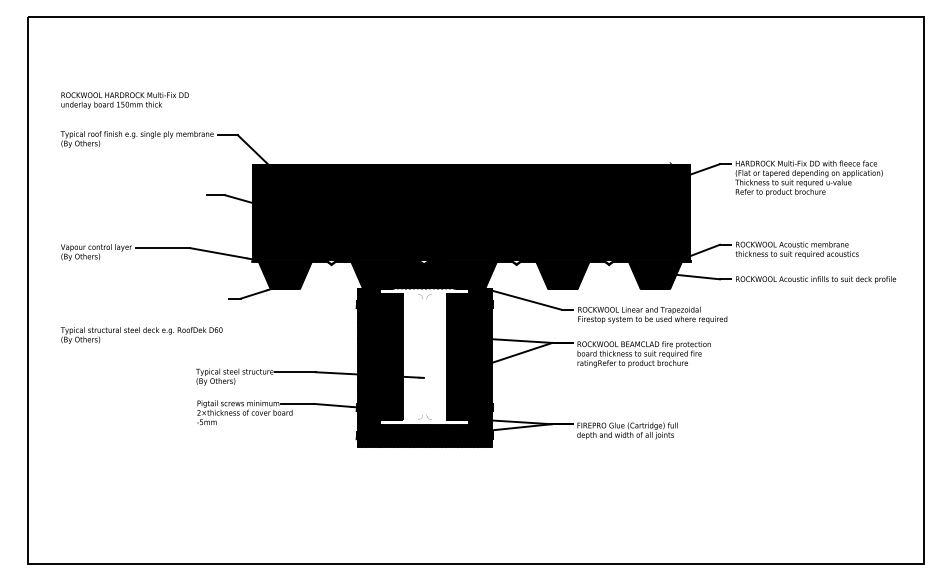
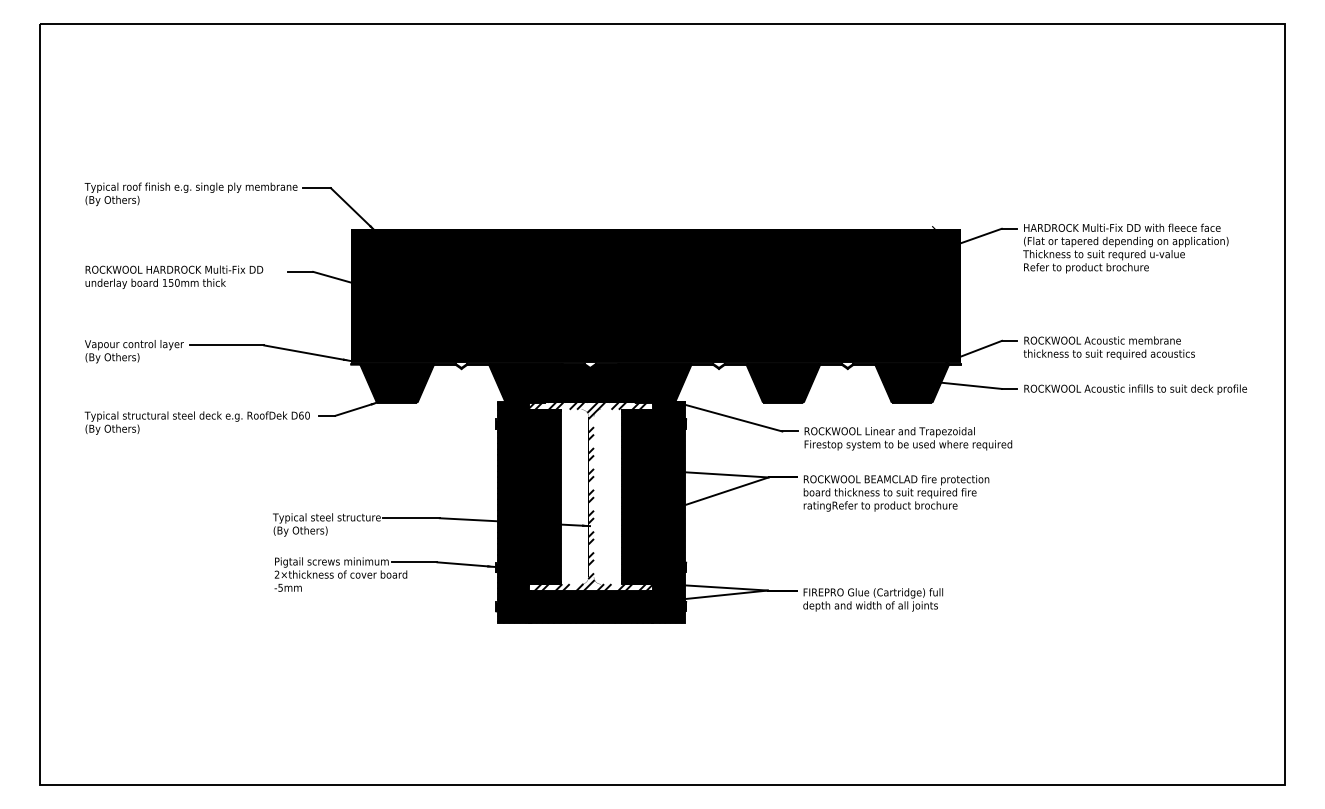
text: (125, 100) -> (174, 276), moved
text: (141, 335) -> (196, 422), moved
hatch: (424, 356) -> (591, 496), added

